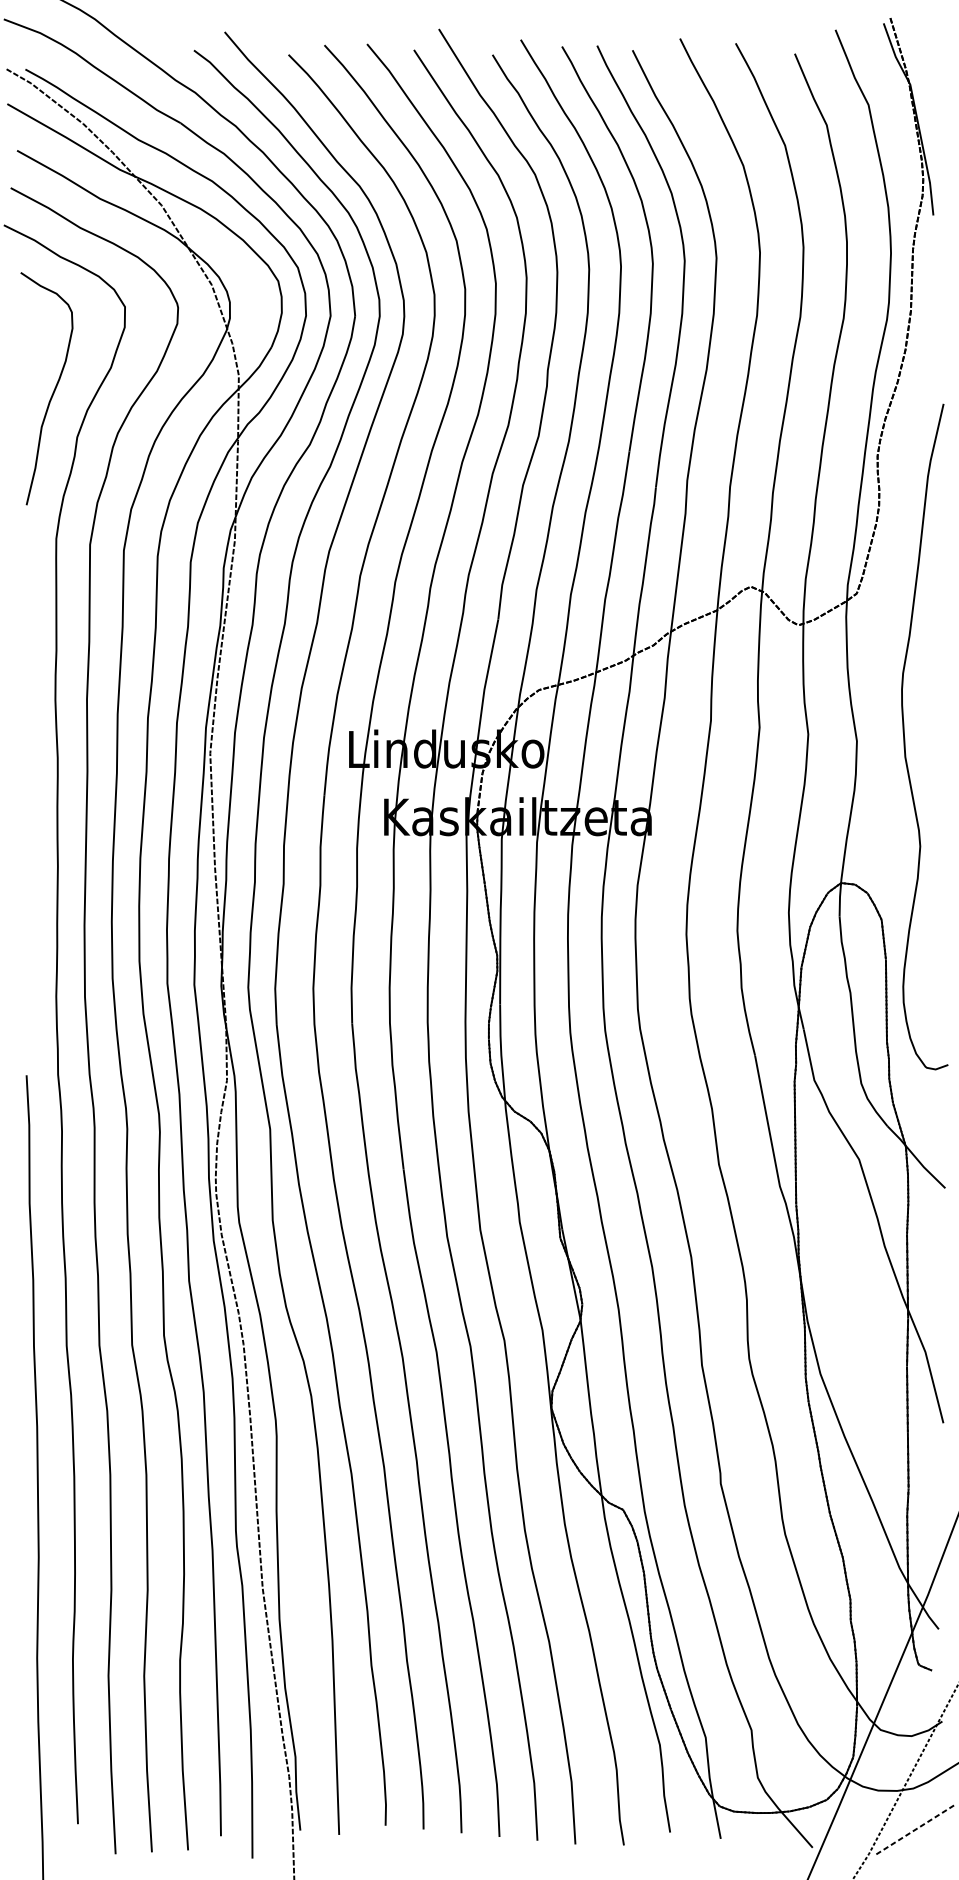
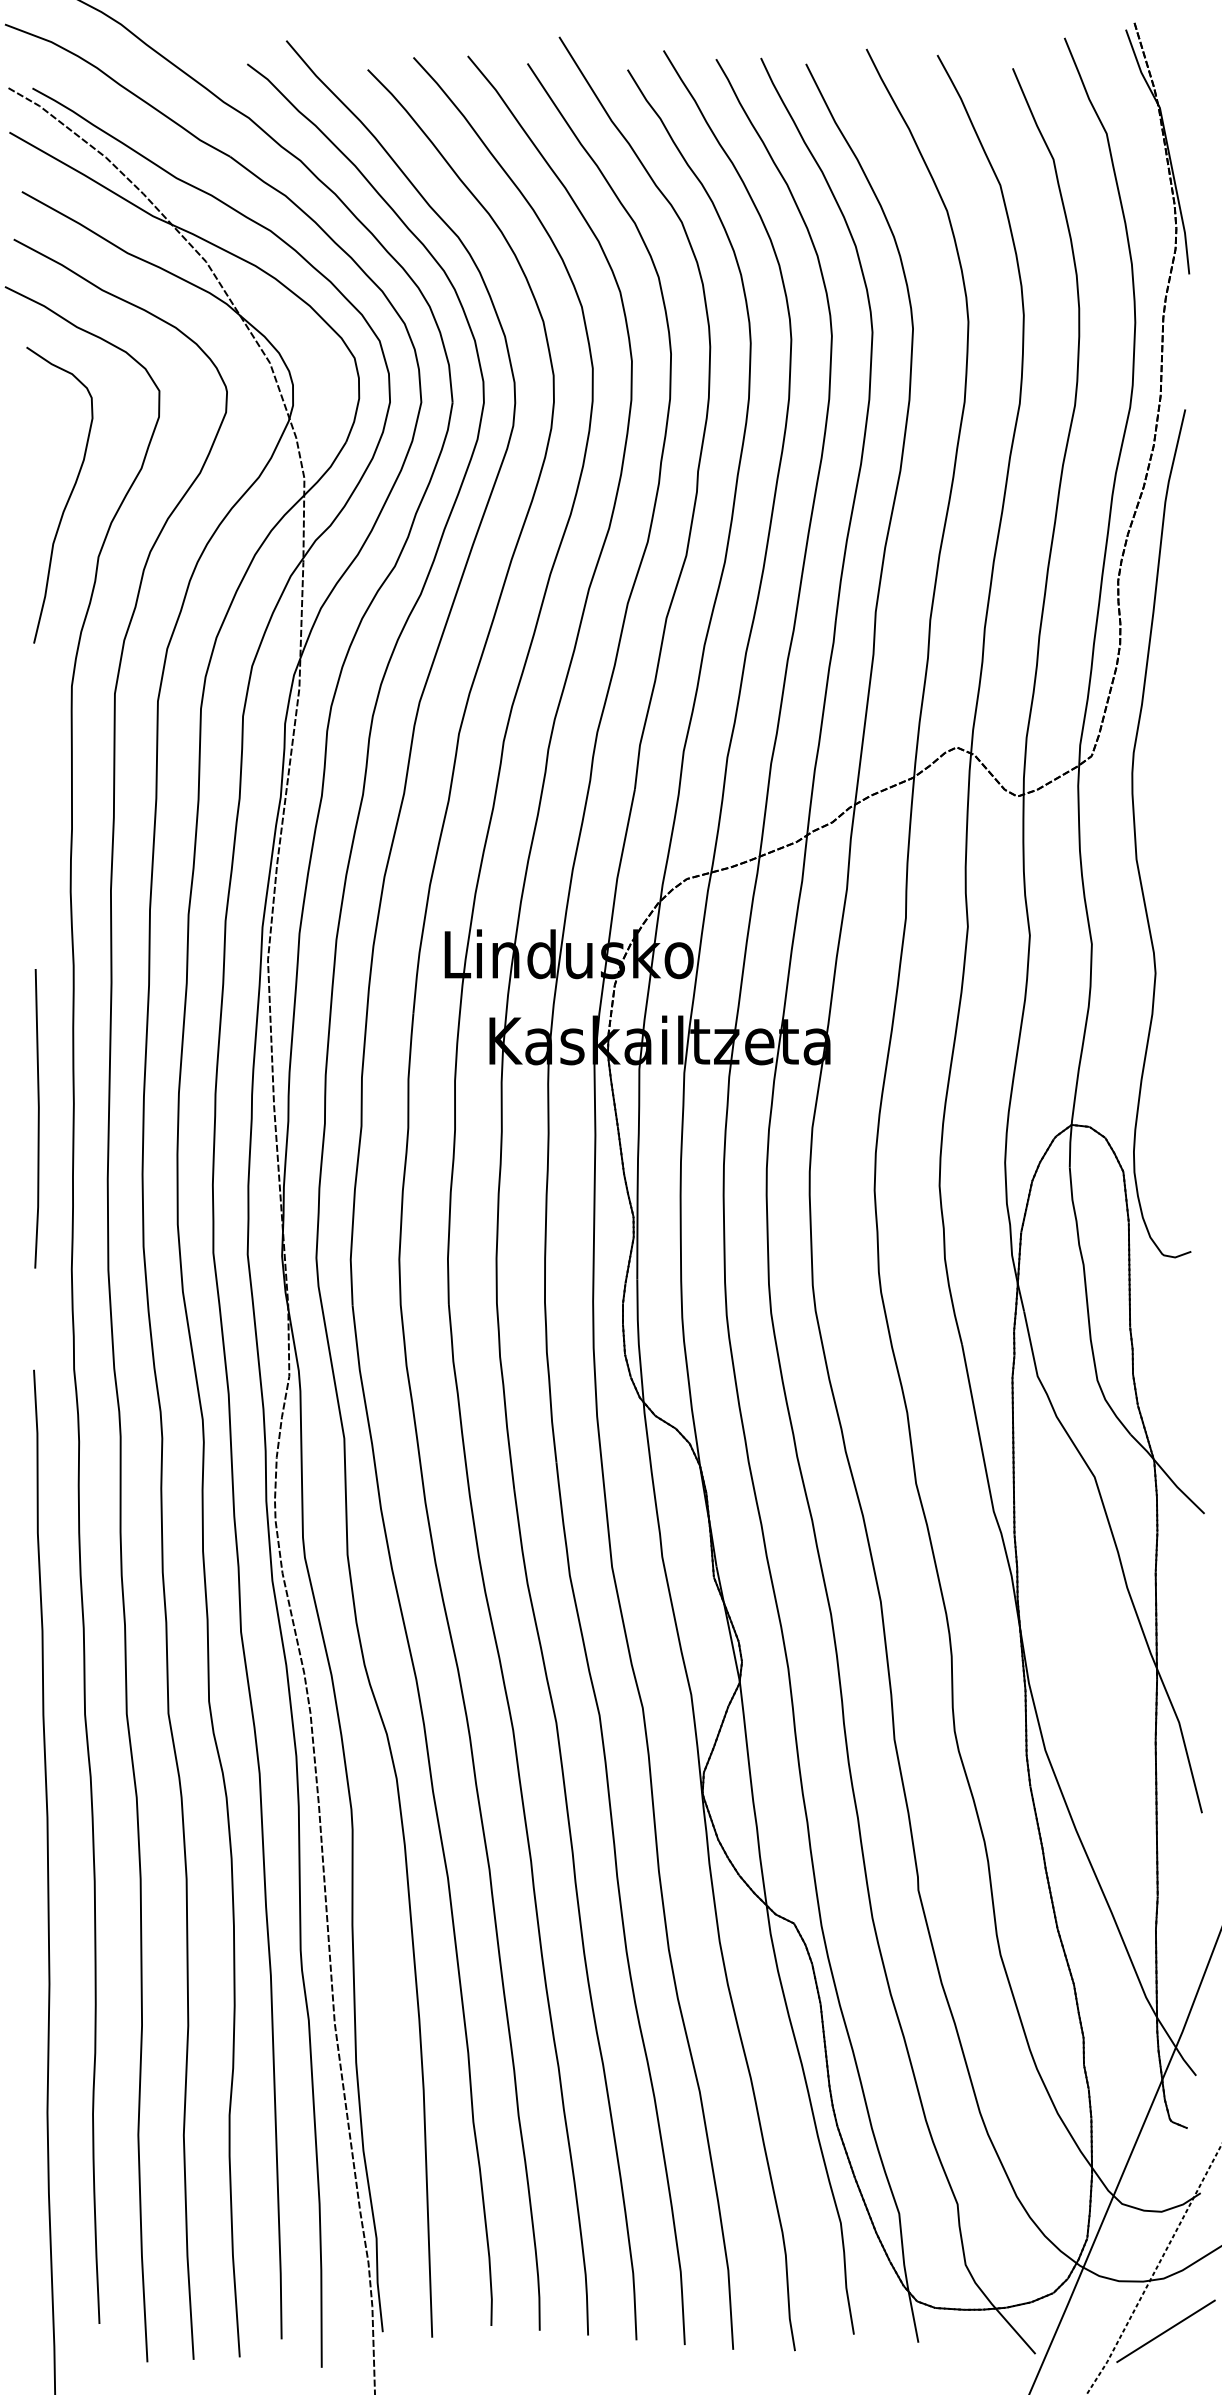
curve: (905, 739) -> (1136, 837), moved
line: (29, 877) -> (37, 1118), added
line: (915, 1830) -> (1166, 2331), dashed -> solid

